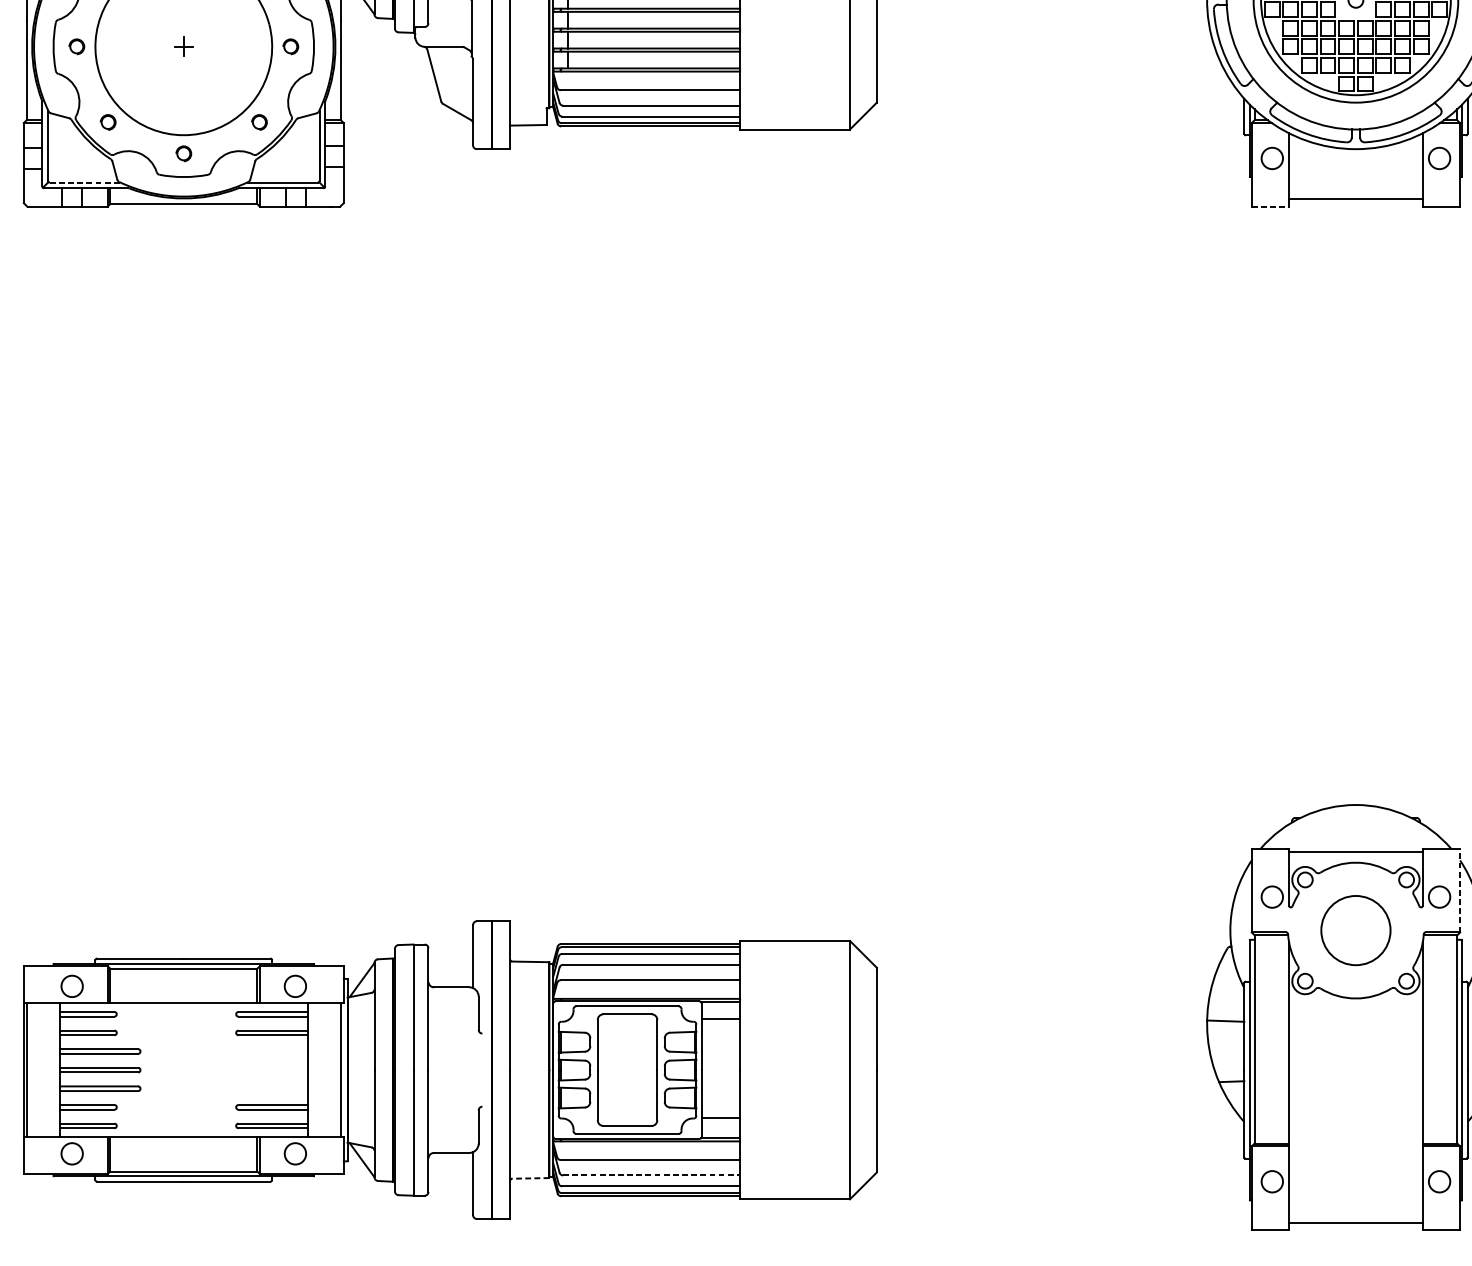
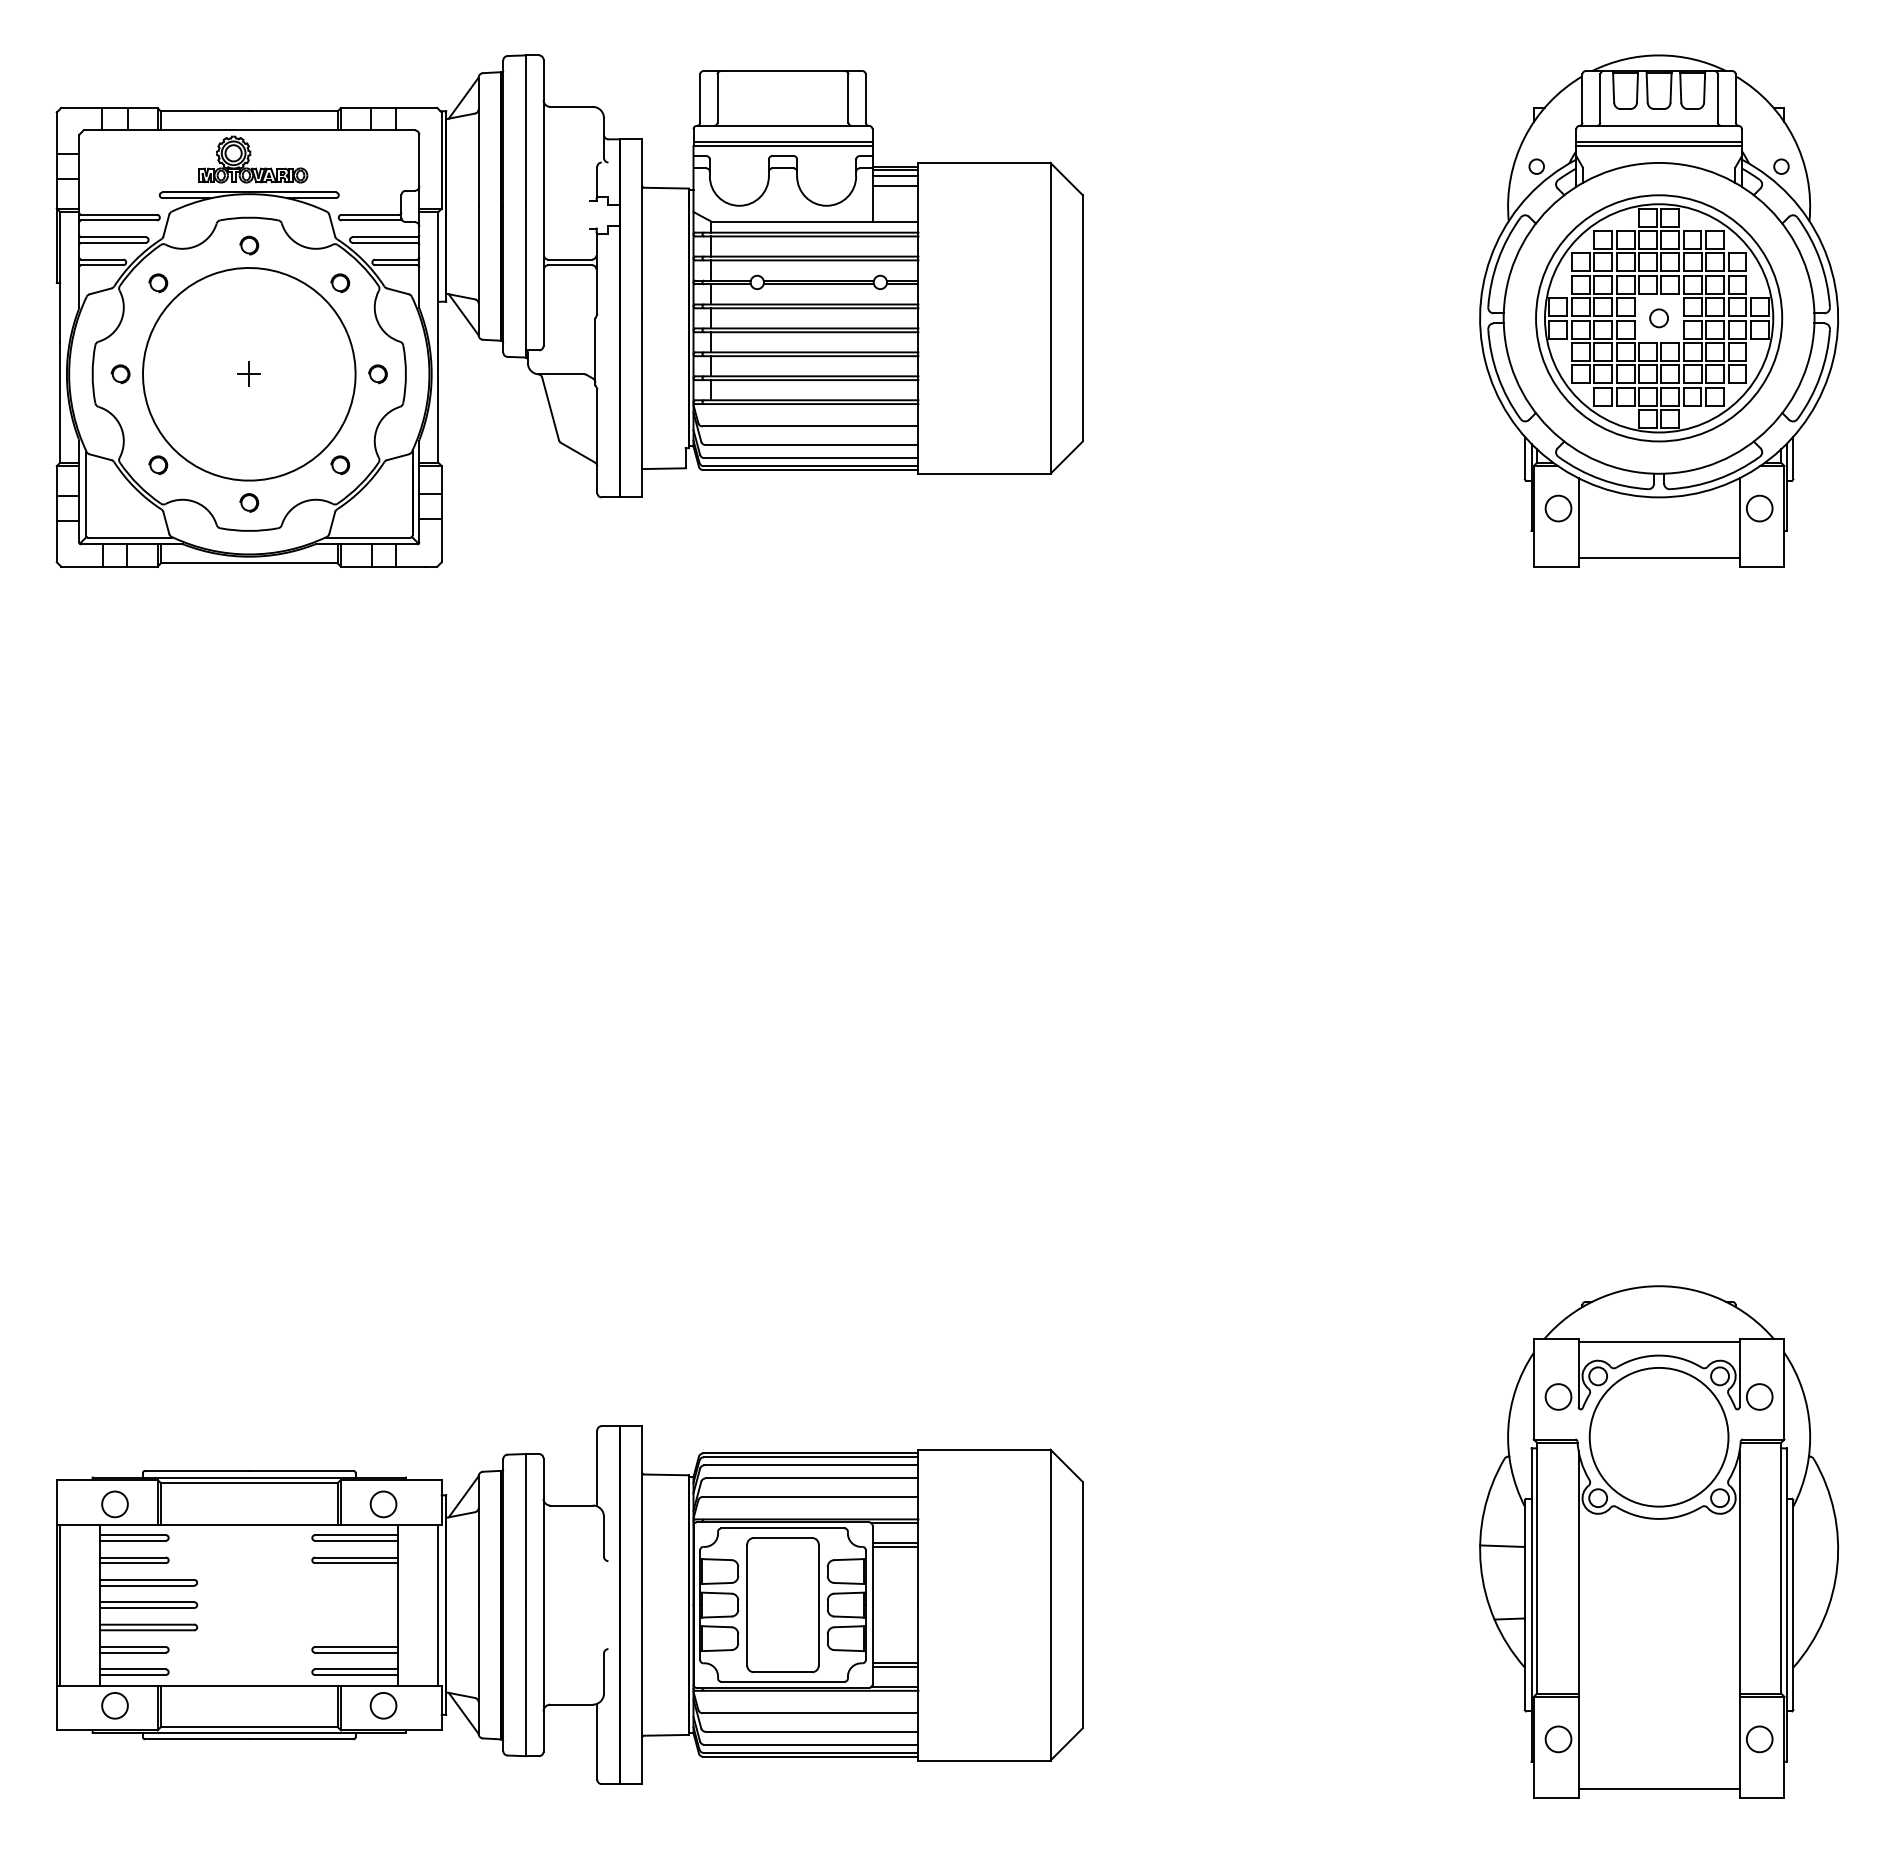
line: (85, 182) -> (130, 537), dashed -> solid
line: (1270, 206) -> (1556, 566), dashed -> solid
line: (1460, 890) -> (1784, 1388), dashed -> solid
circle: (1355, 929) -> (1658, 1436), size x1.67
line: (721, 1022) -> (895, 1547), added
line: (721, 1121) -> (895, 1666), added
line: (652, 1175) -> (812, 1731), dashed -> solid
line: (530, 1178) -> (666, 1735), dashed -> solid

